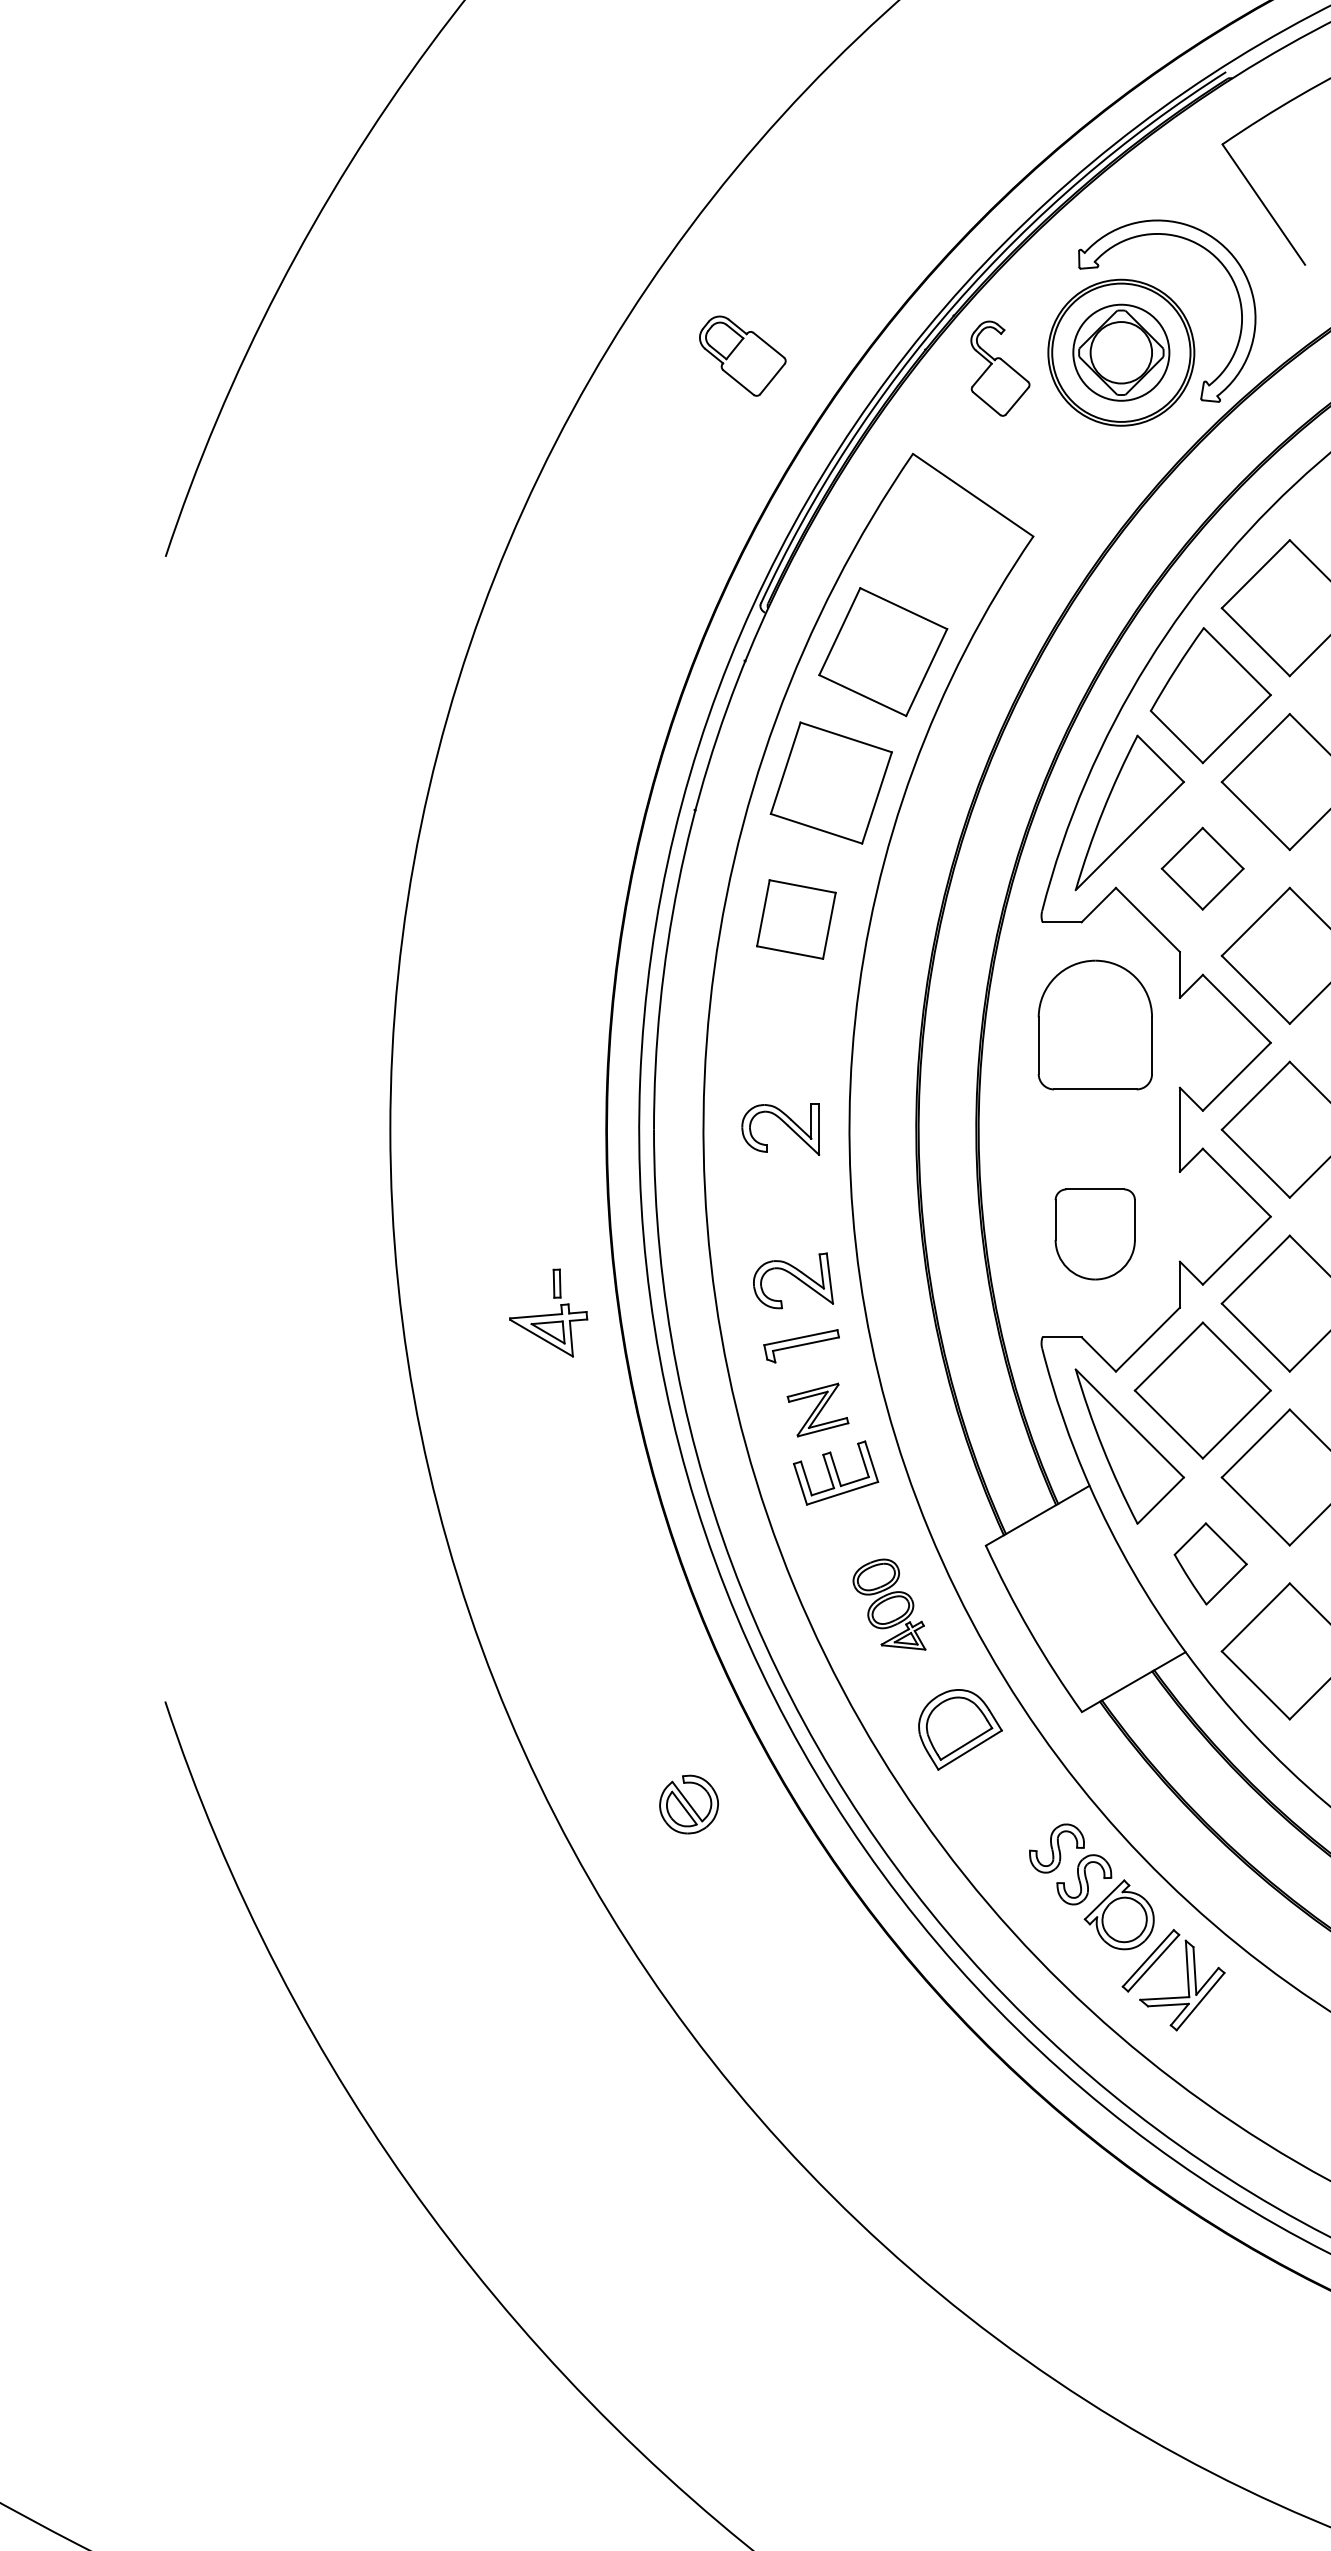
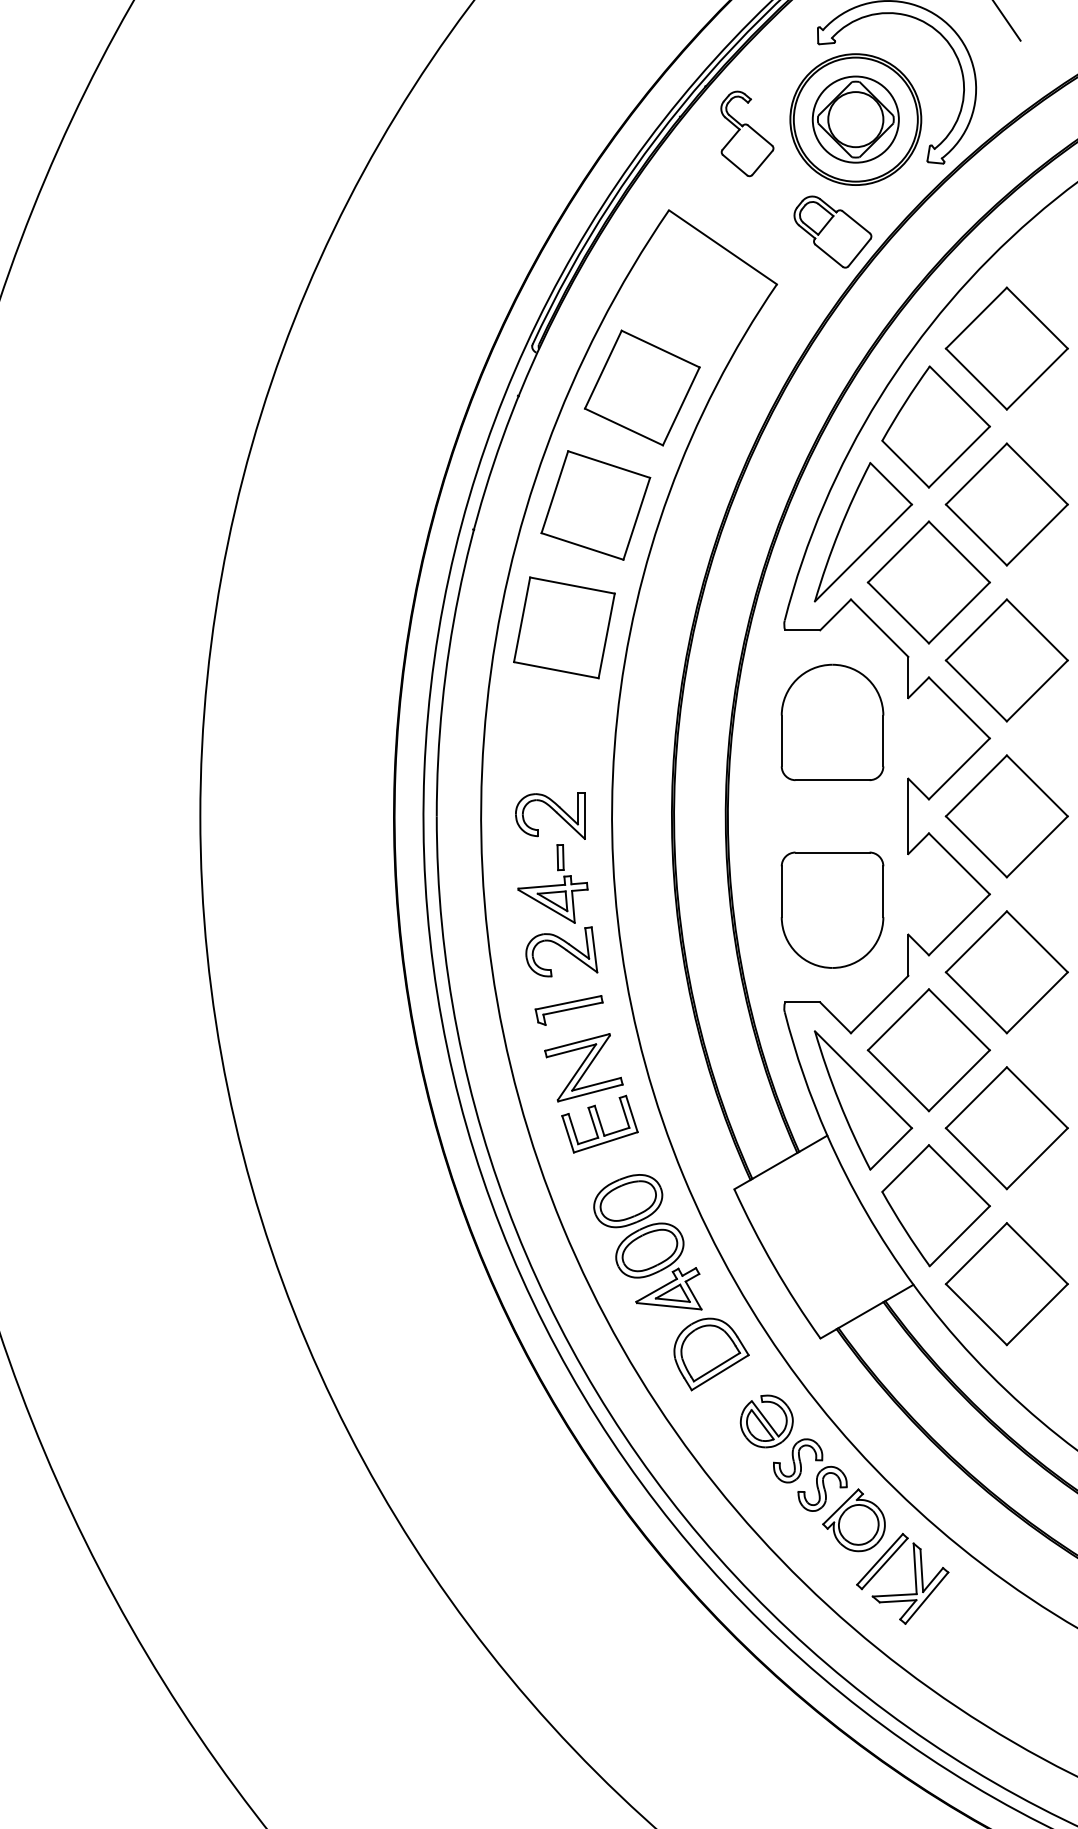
part: (742, 355) -> (832, 231), moved
part: (1202, 868) -> (928, 582), size x1.67
part: (796, 919) -> (564, 627), size x1.43
part: (1094, 1234) -> (831, 910), size x1.43
part: (548, 1312) -> (552, 883), moved
part: (817, 1409) -> (583, 1067), size x1.43
part: (1210, 1563) -> (935, 1205), size x1.67
part: (889, 1604) -> (647, 1242), size x1.67
part: (688, 1804) -> (766, 1421), moved

